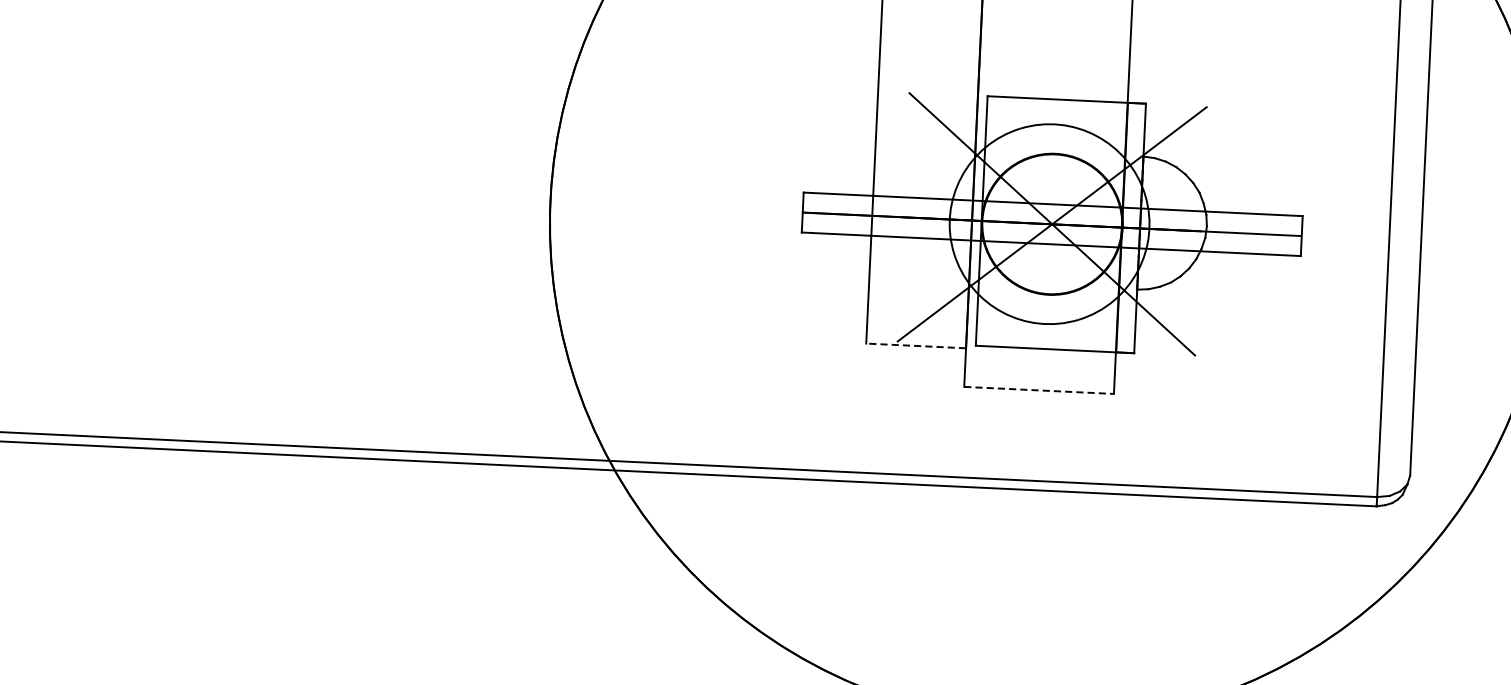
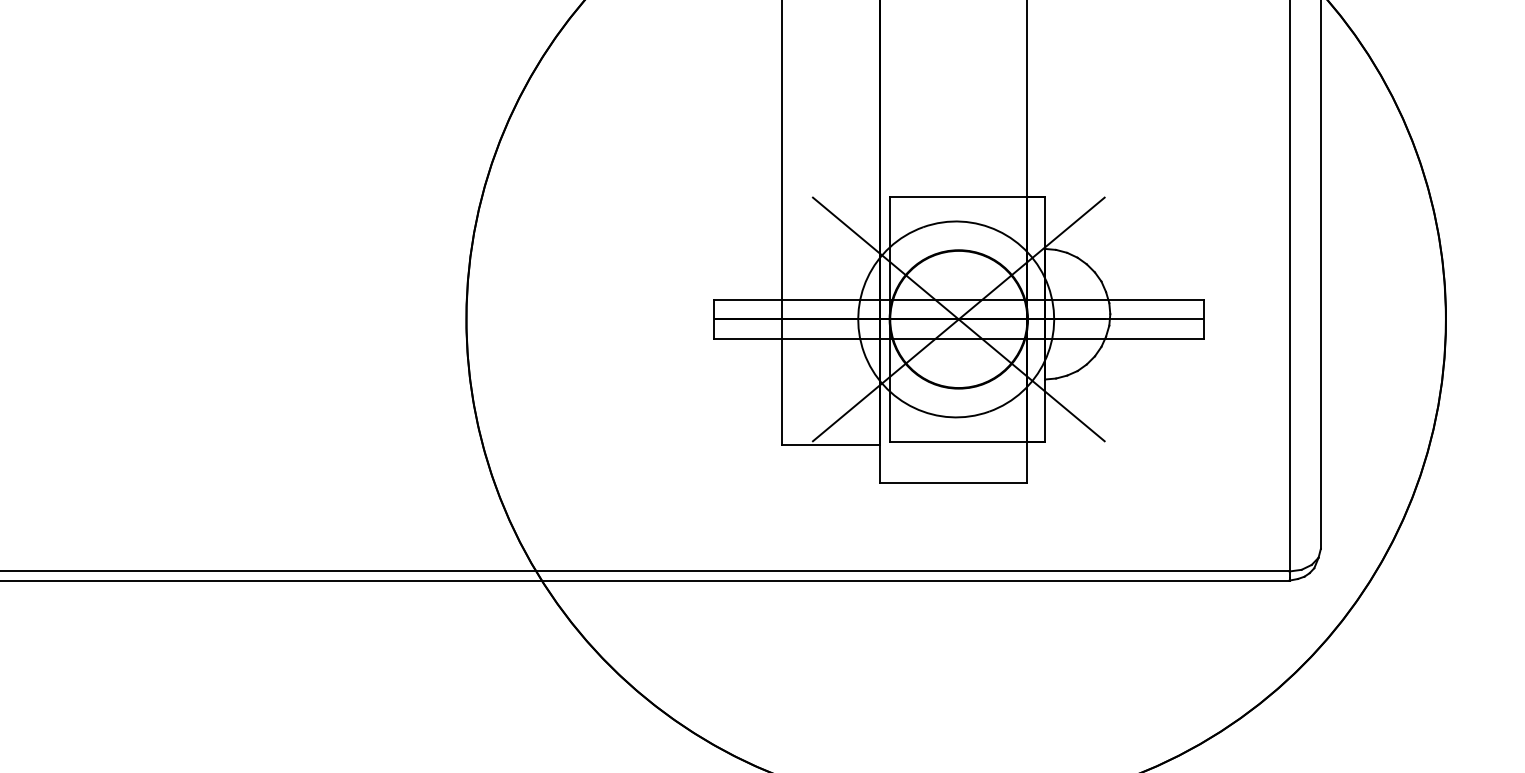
line: (916, 345) -> (831, 444), dashed -> solid
line: (1040, 390) -> (954, 482), dashed -> solid

